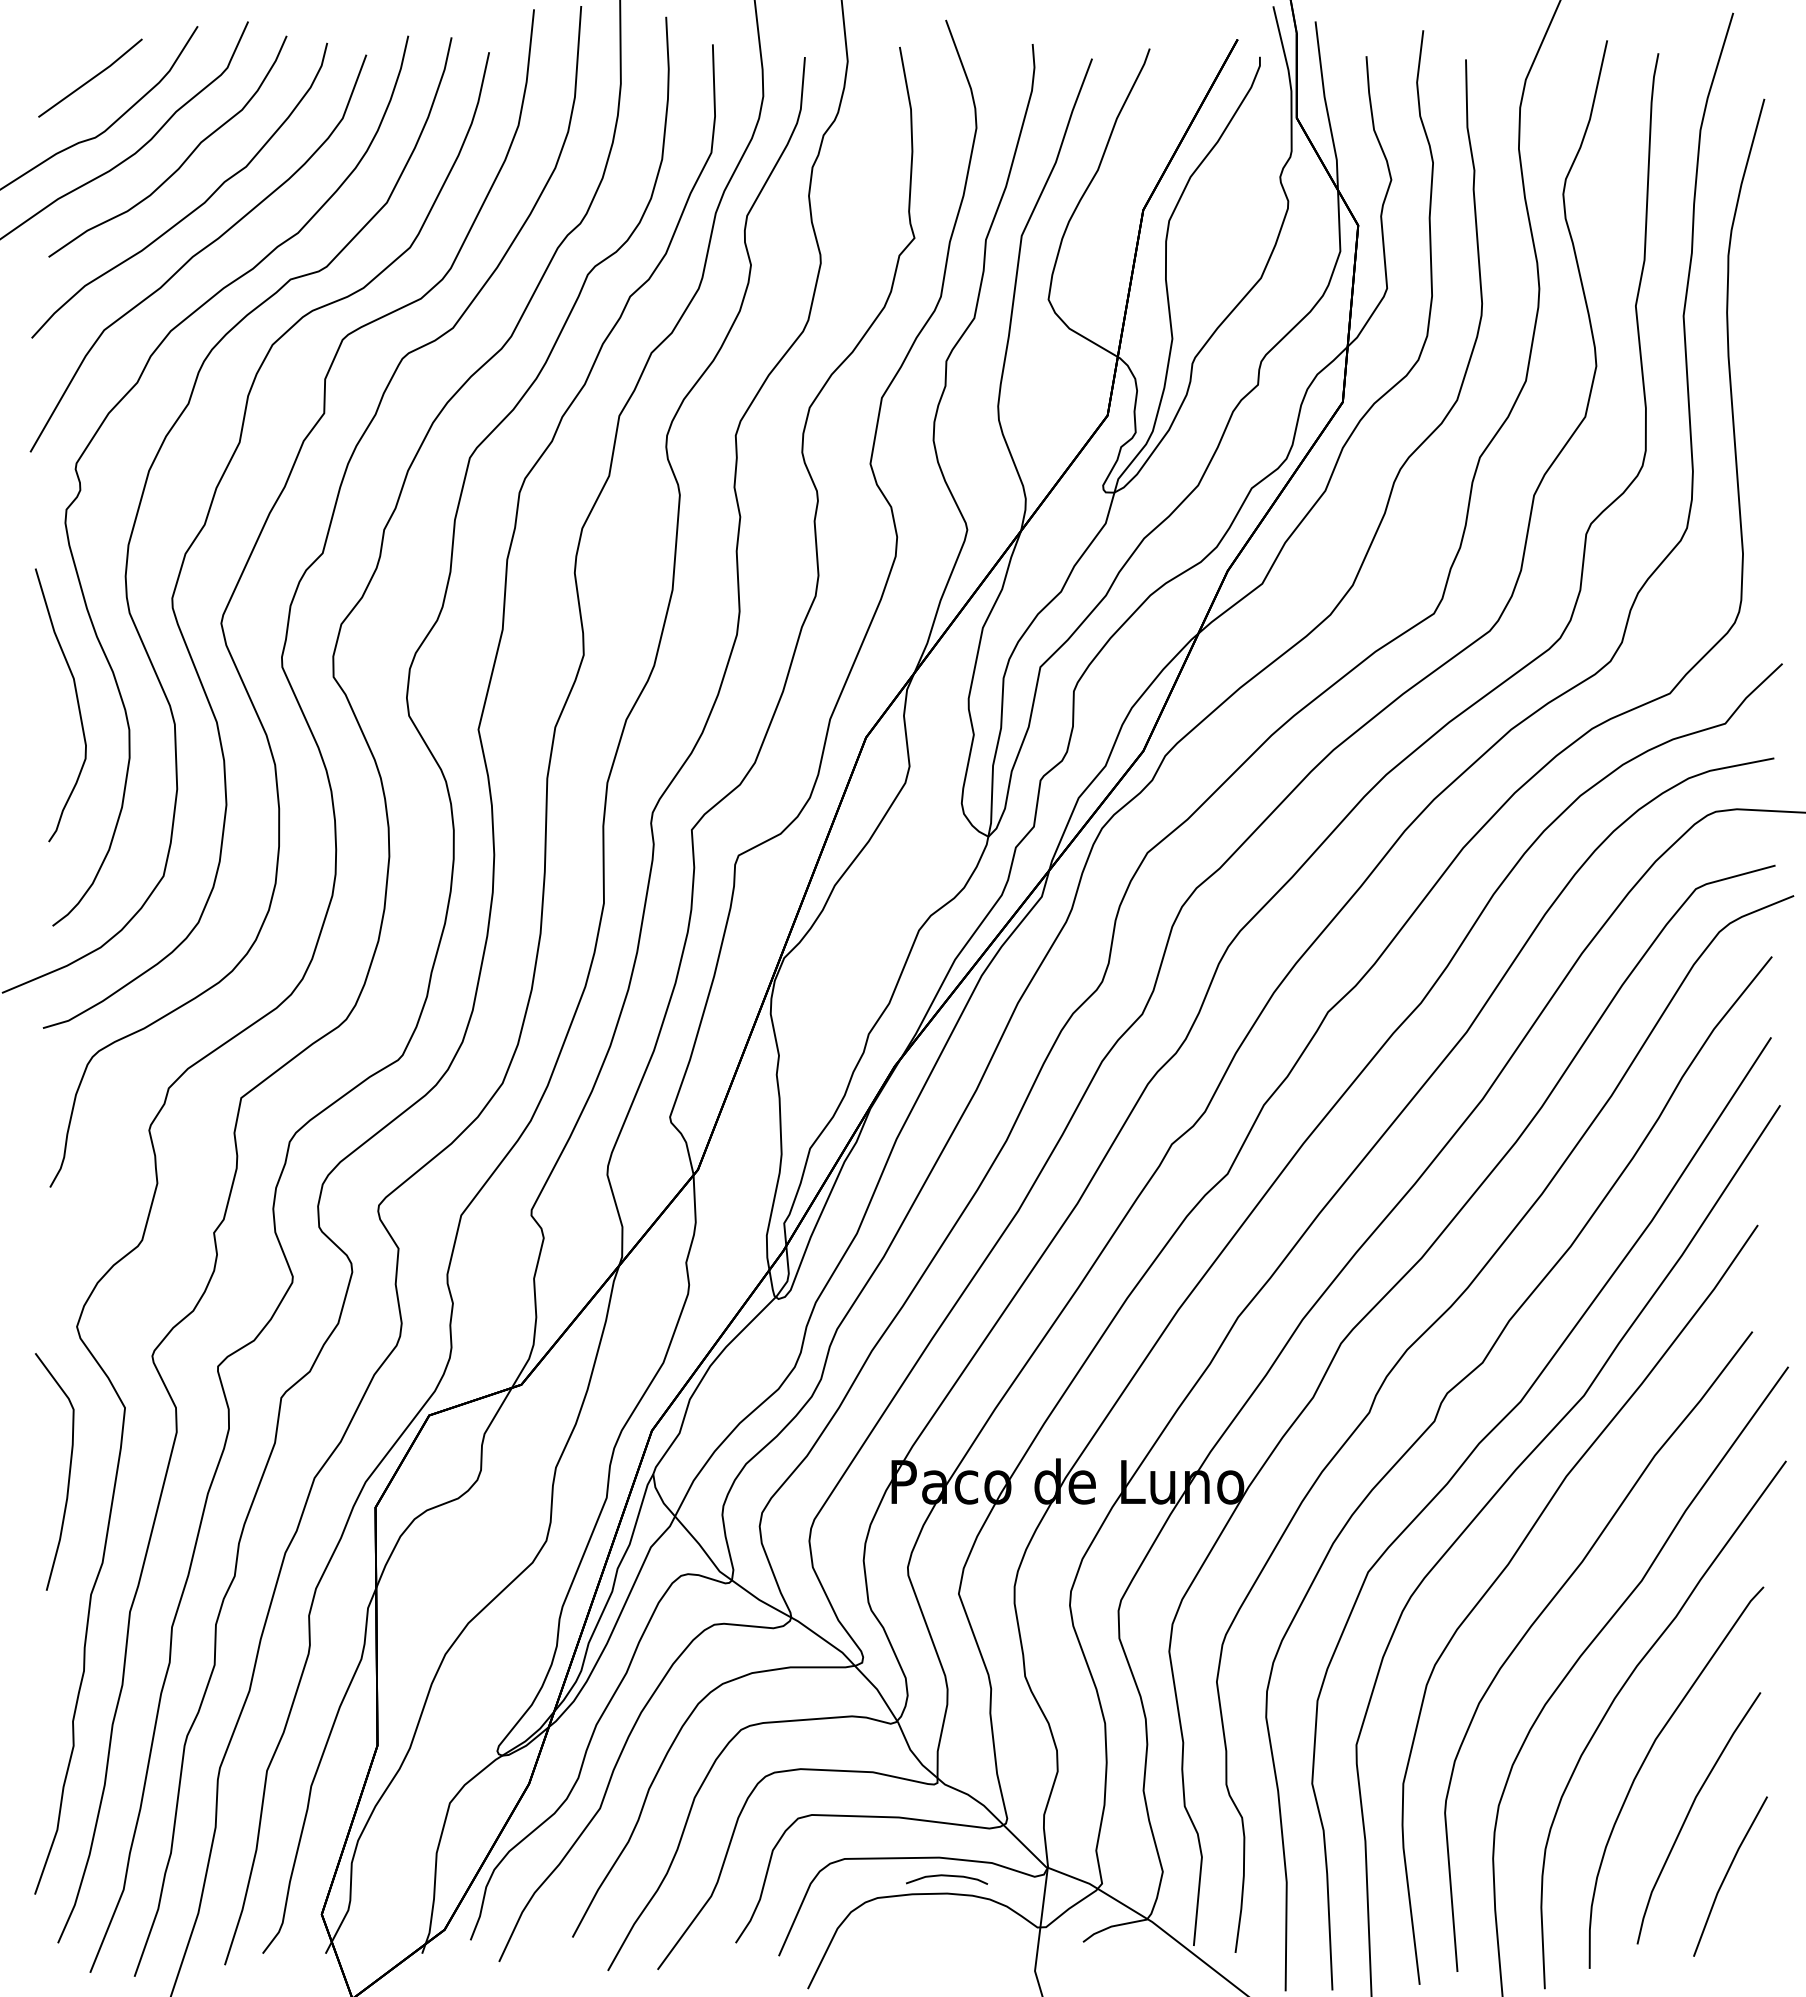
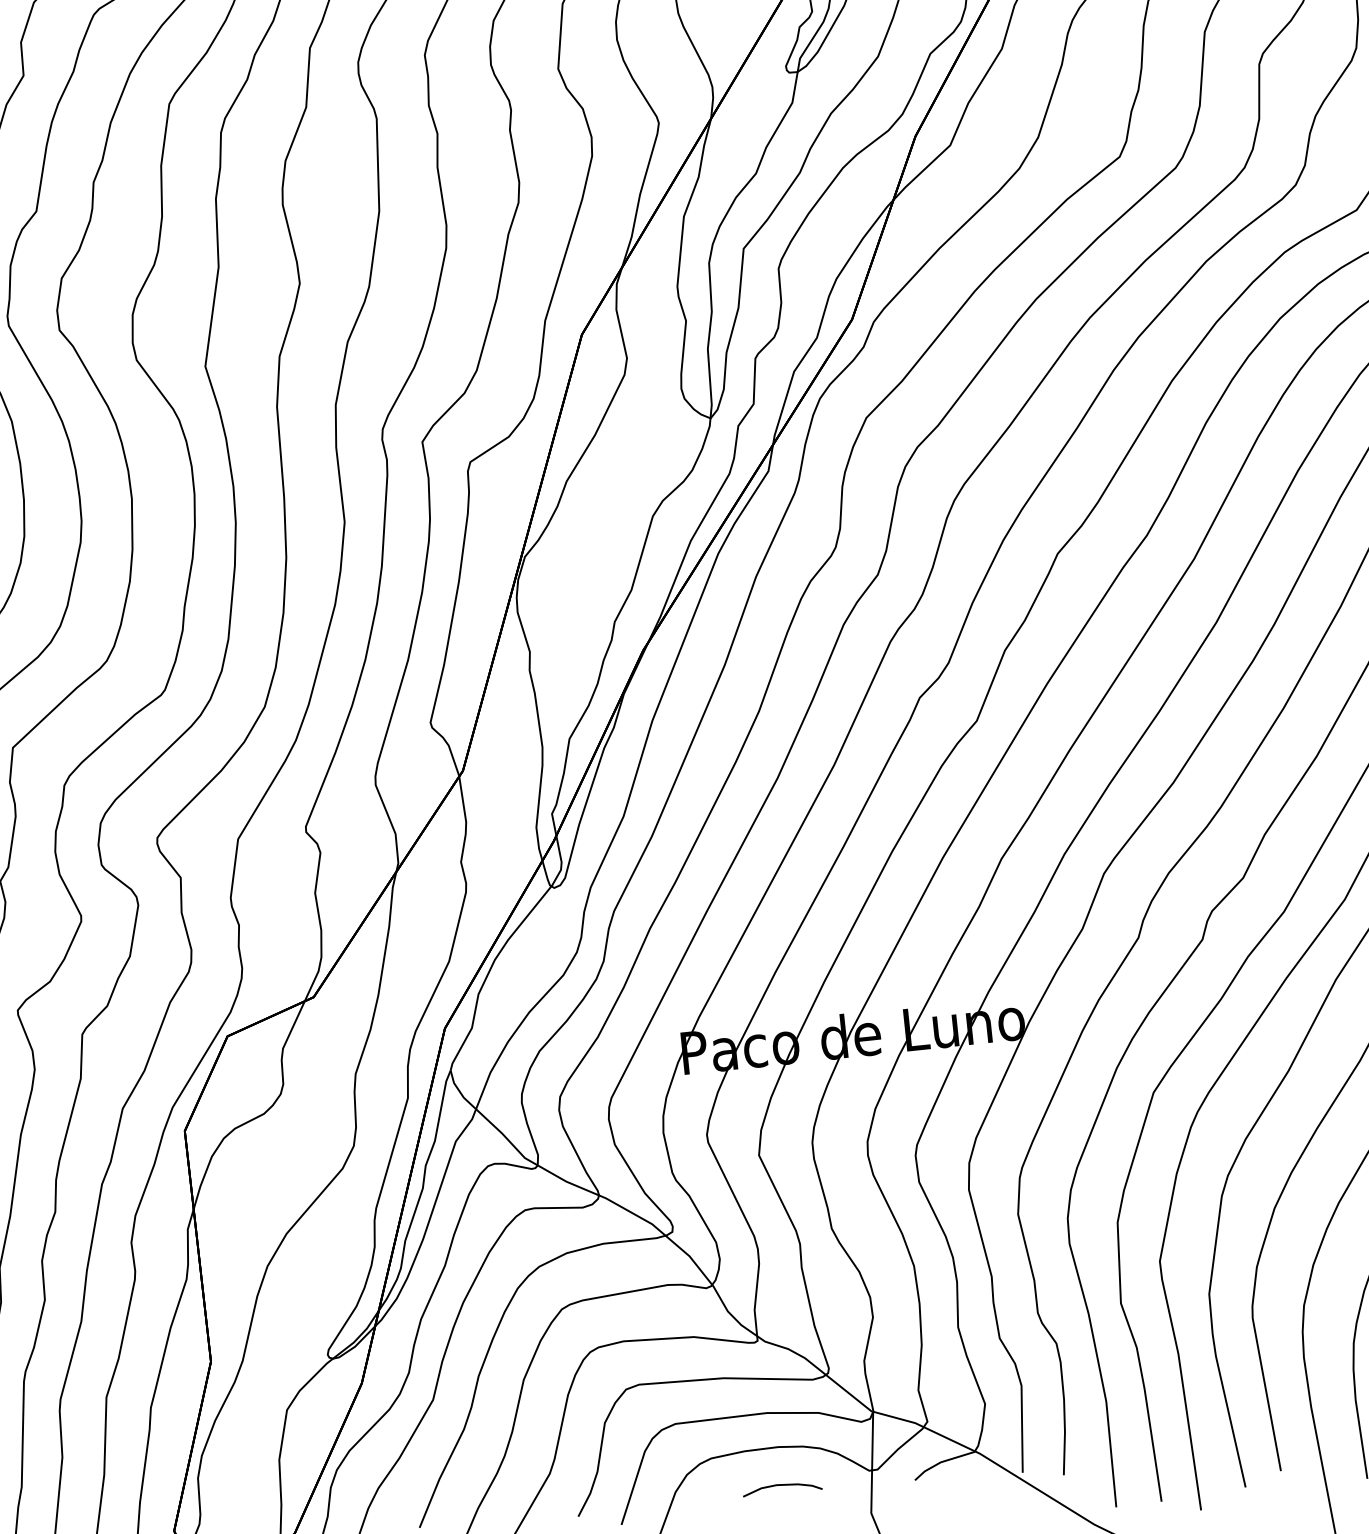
curve: (947, 1876) -> (782, 1485), moved

